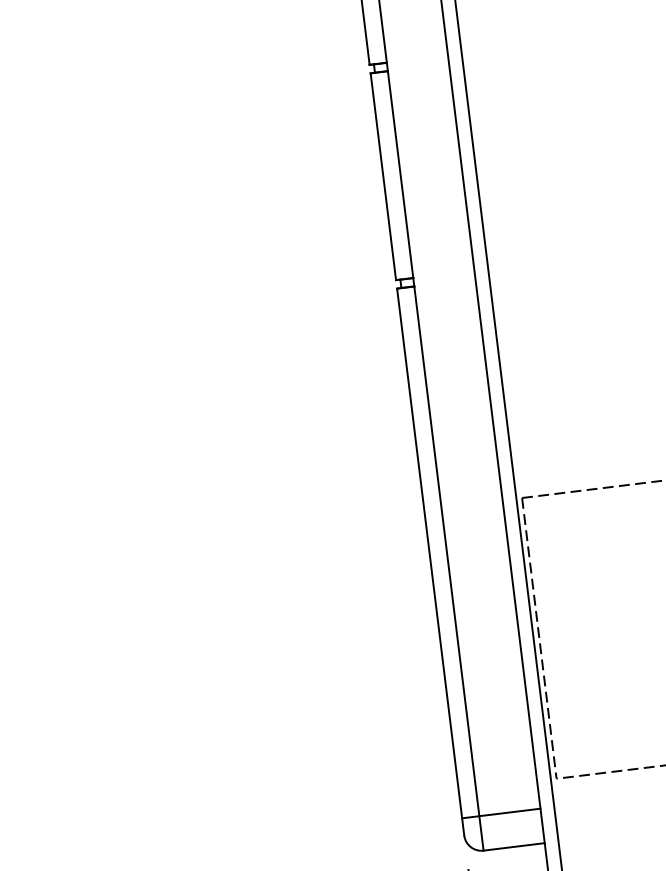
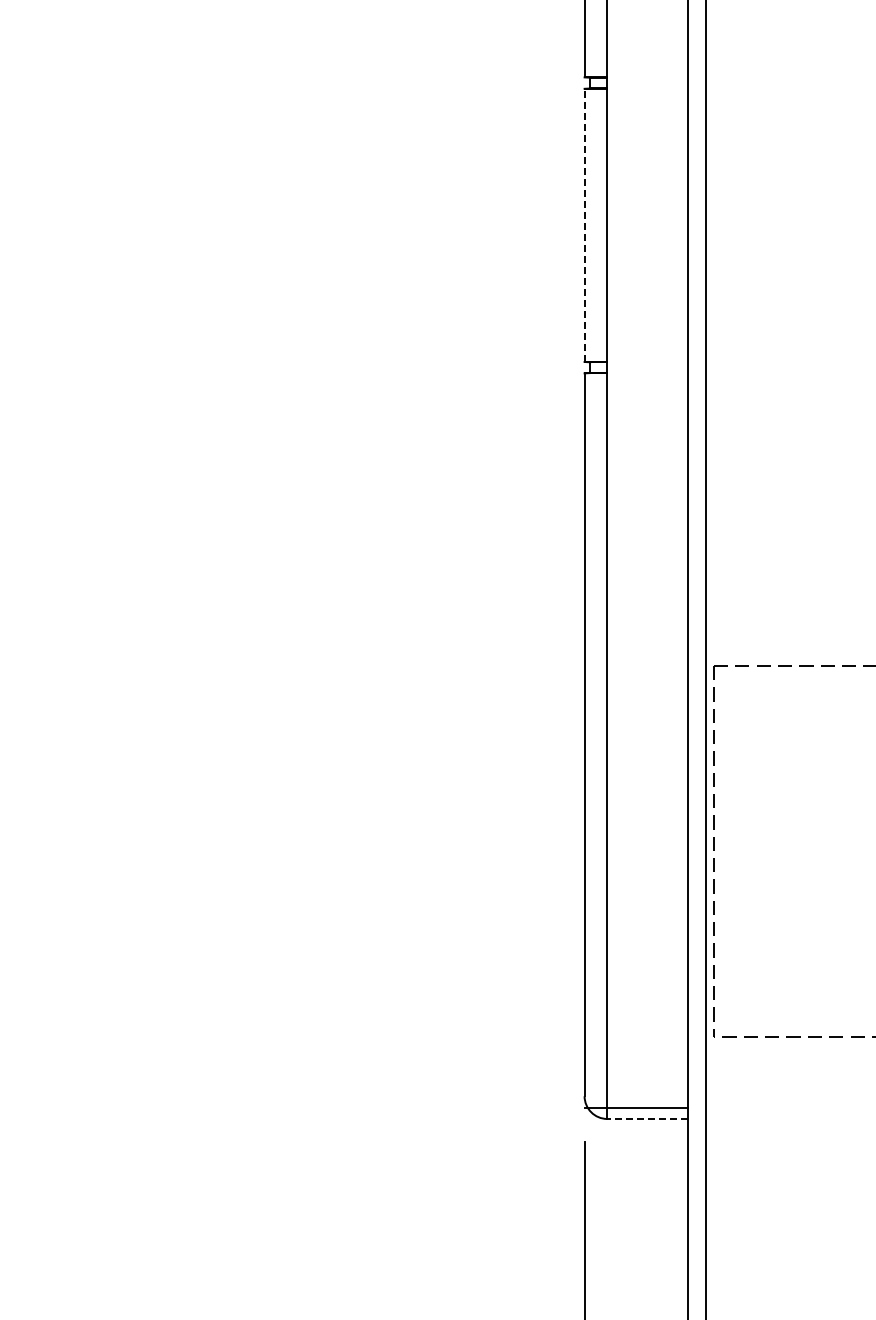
line: (383, 176) -> (584, 225), solid -> dashed
line: (501, 813) -> (636, 1108), moved
line: (513, 846) -> (647, 1118), solid -> dashed

